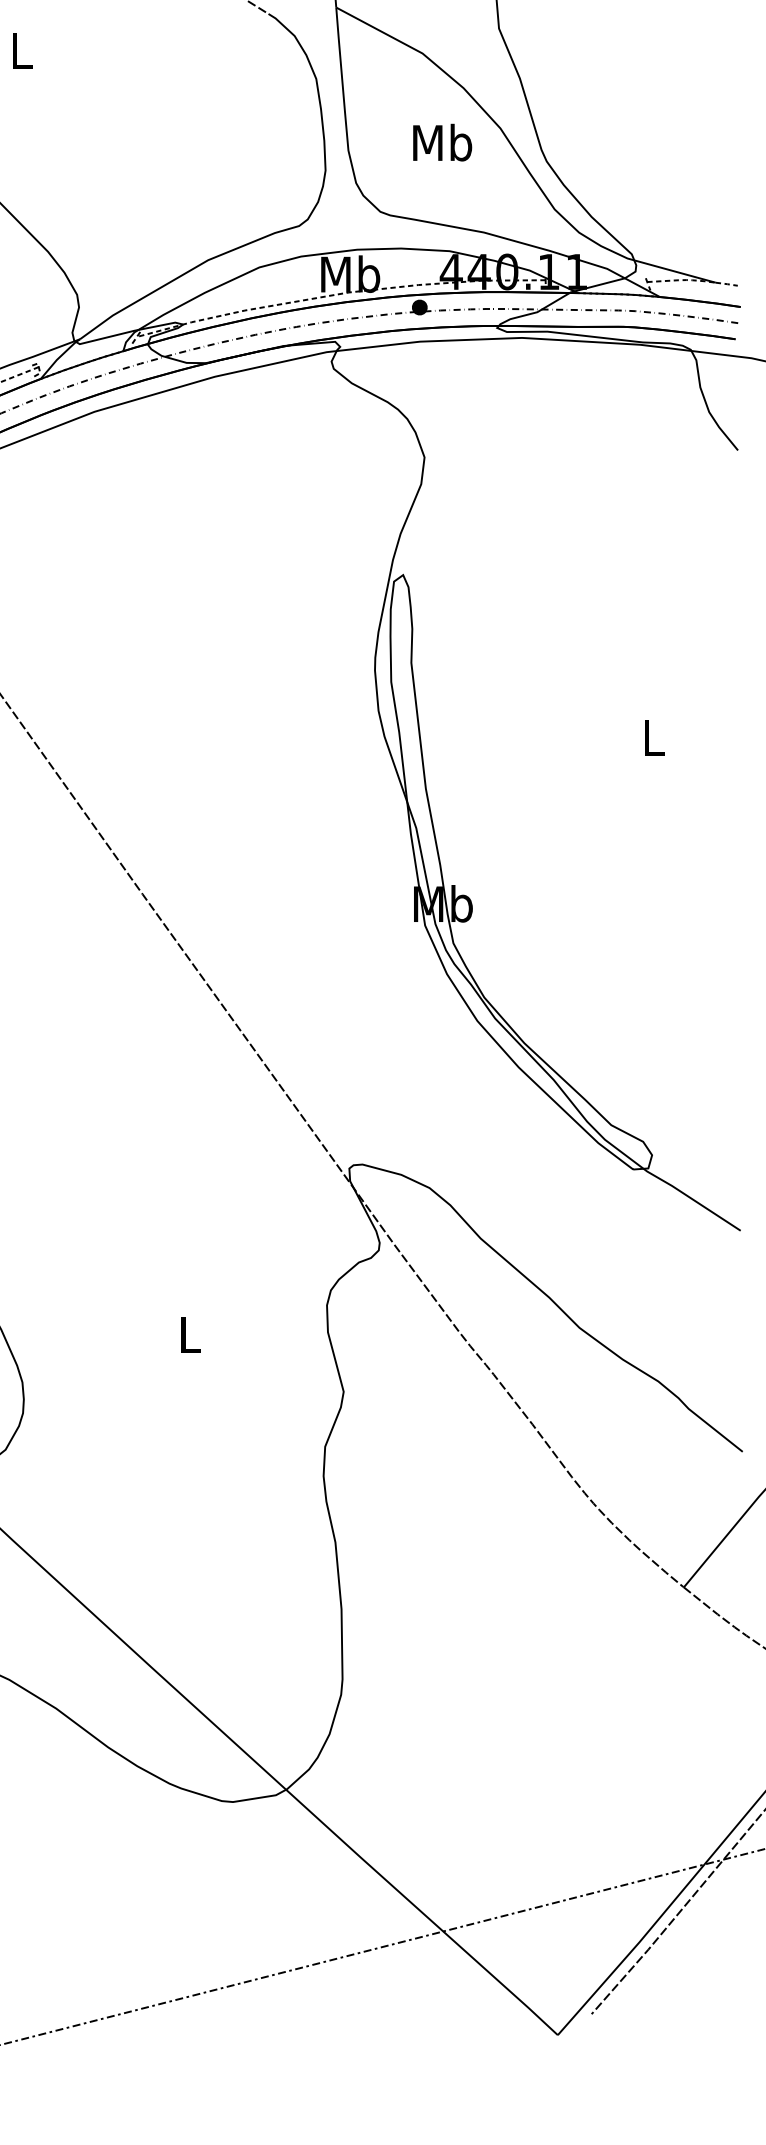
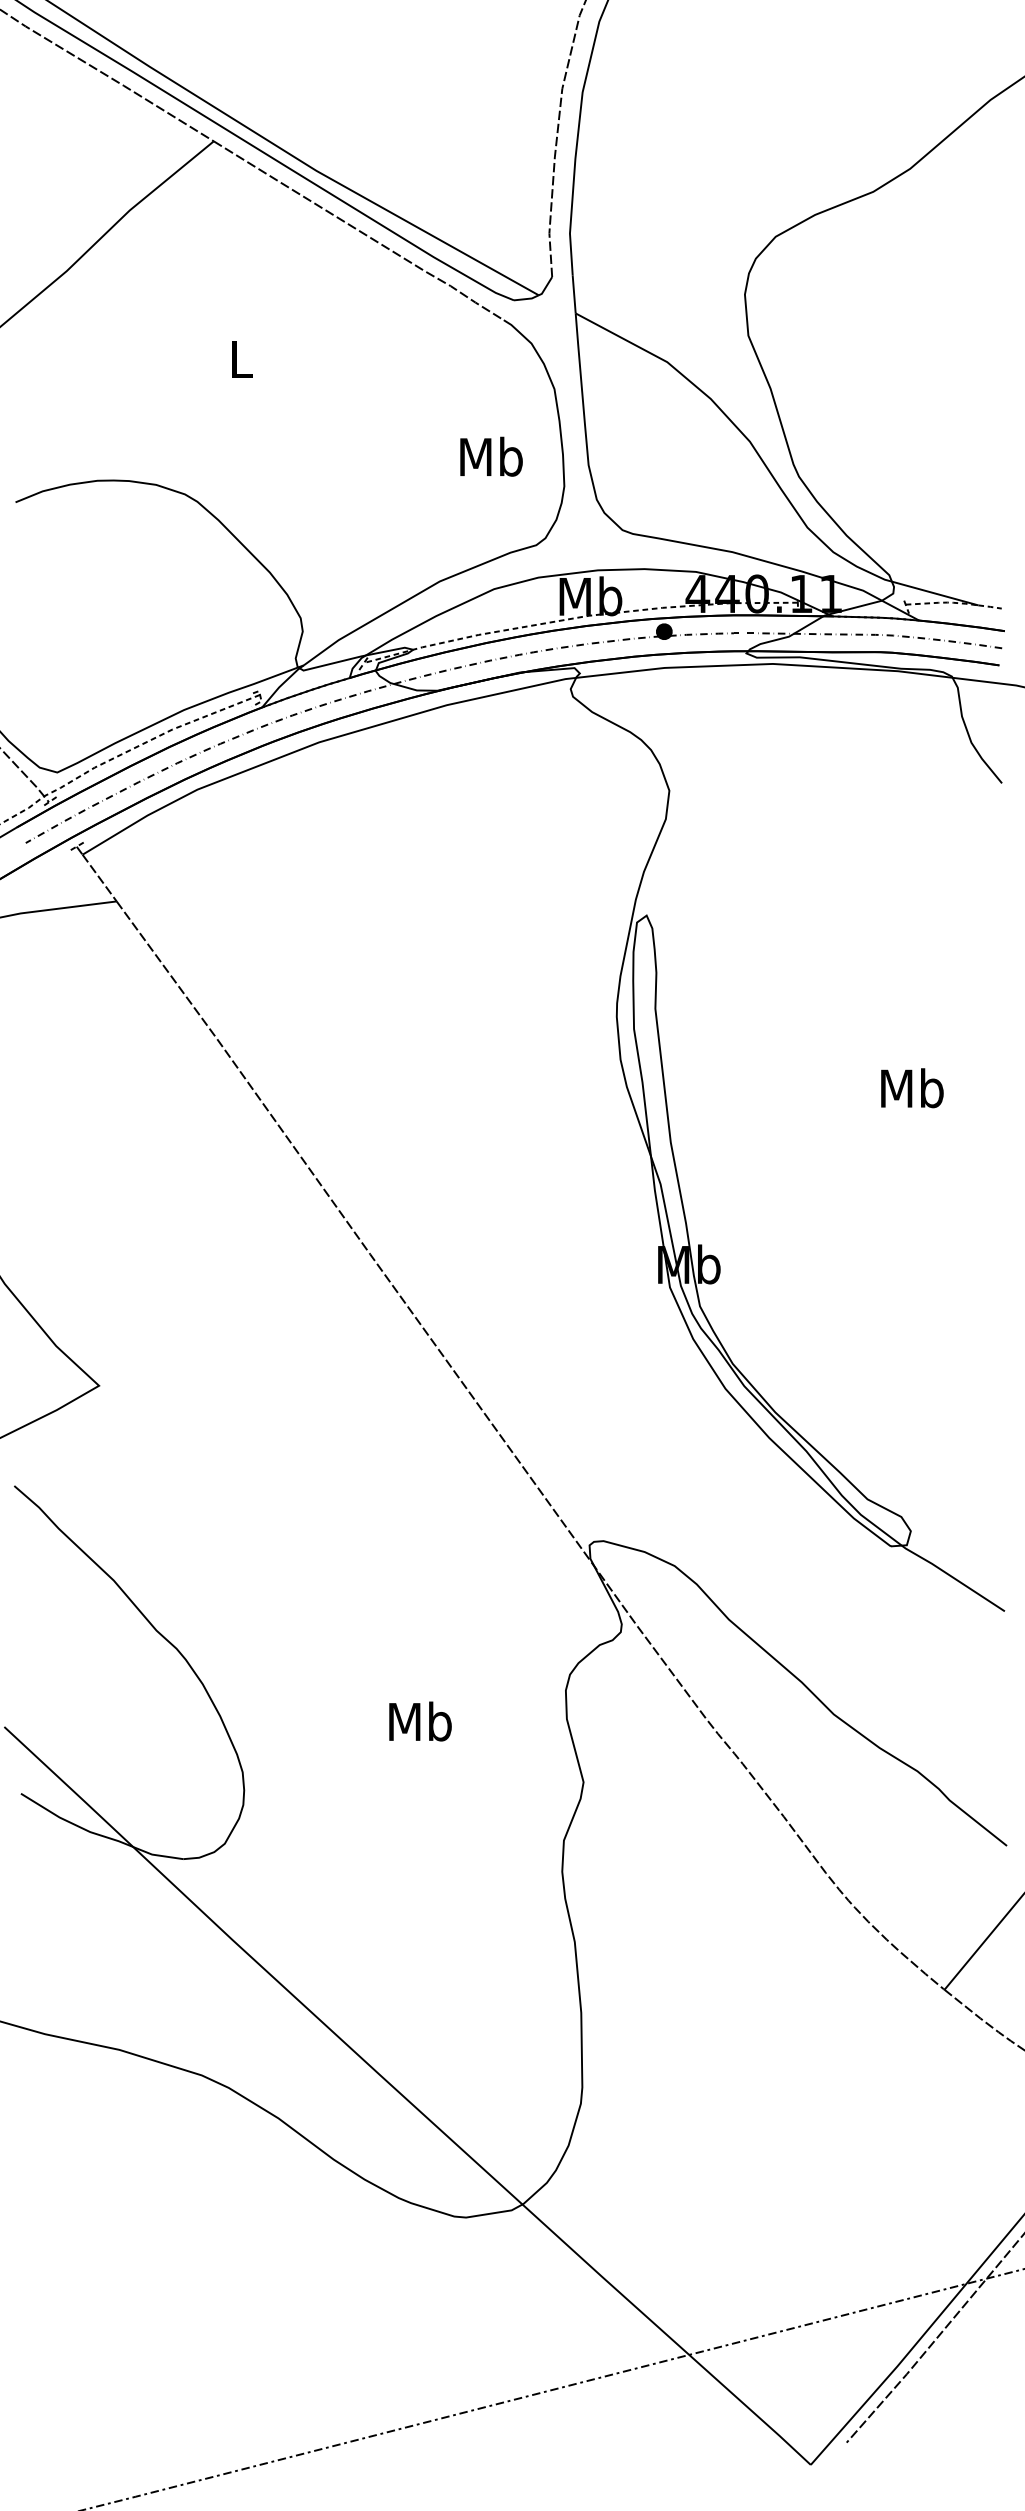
text: (442, 142) -> (491, 456), moved
text: (653, 738) -> (912, 1088), L -> Mb
text: (190, 1334) -> (420, 1721), L -> Mb

